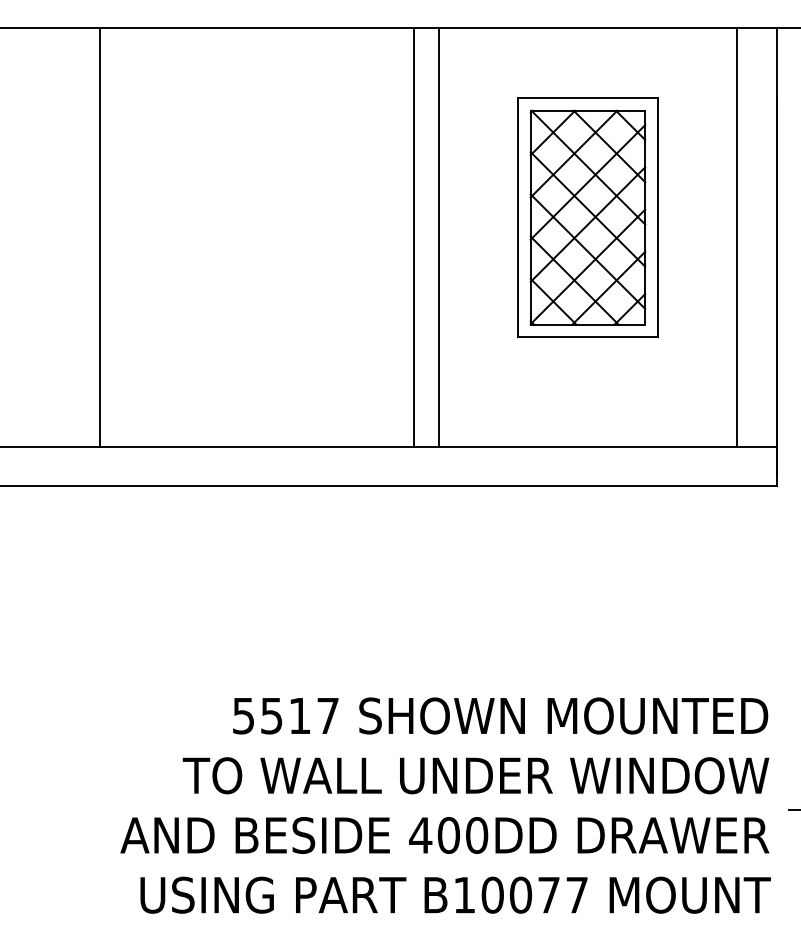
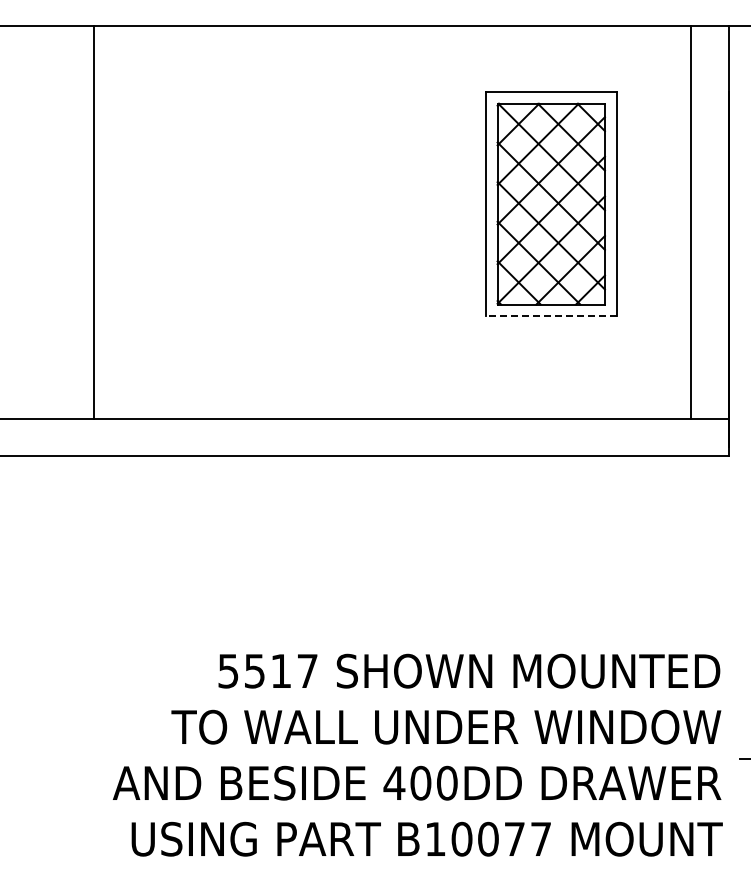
line: (413, 237) -> (387, 222), removed
line: (438, 237) -> (411, 222), removed
line: (587, 337) -> (550, 316), solid -> dashed

